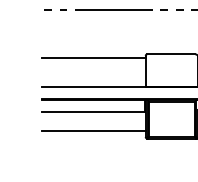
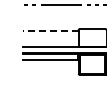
line: (93, 58) -> (50, 31), solid -> dashed
line: (93, 130) -> (50, 70), removed

